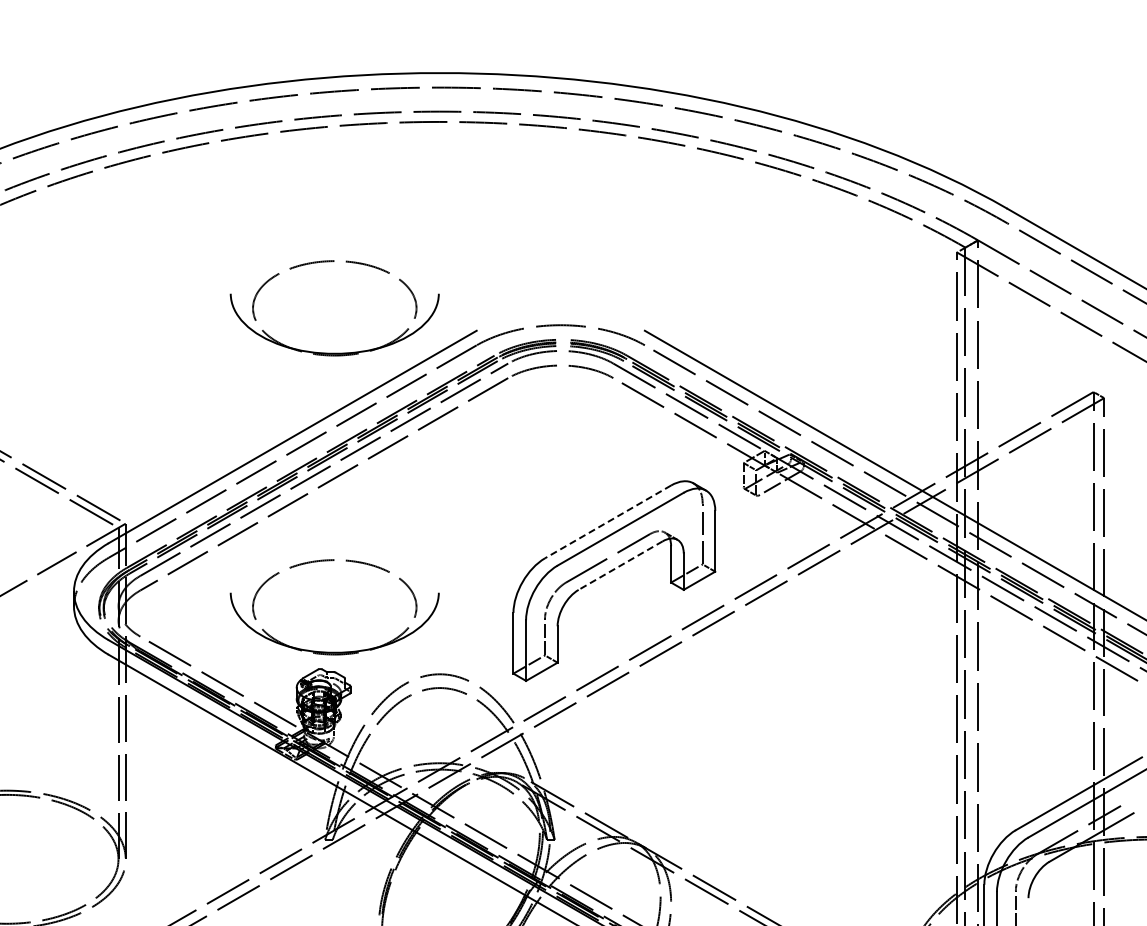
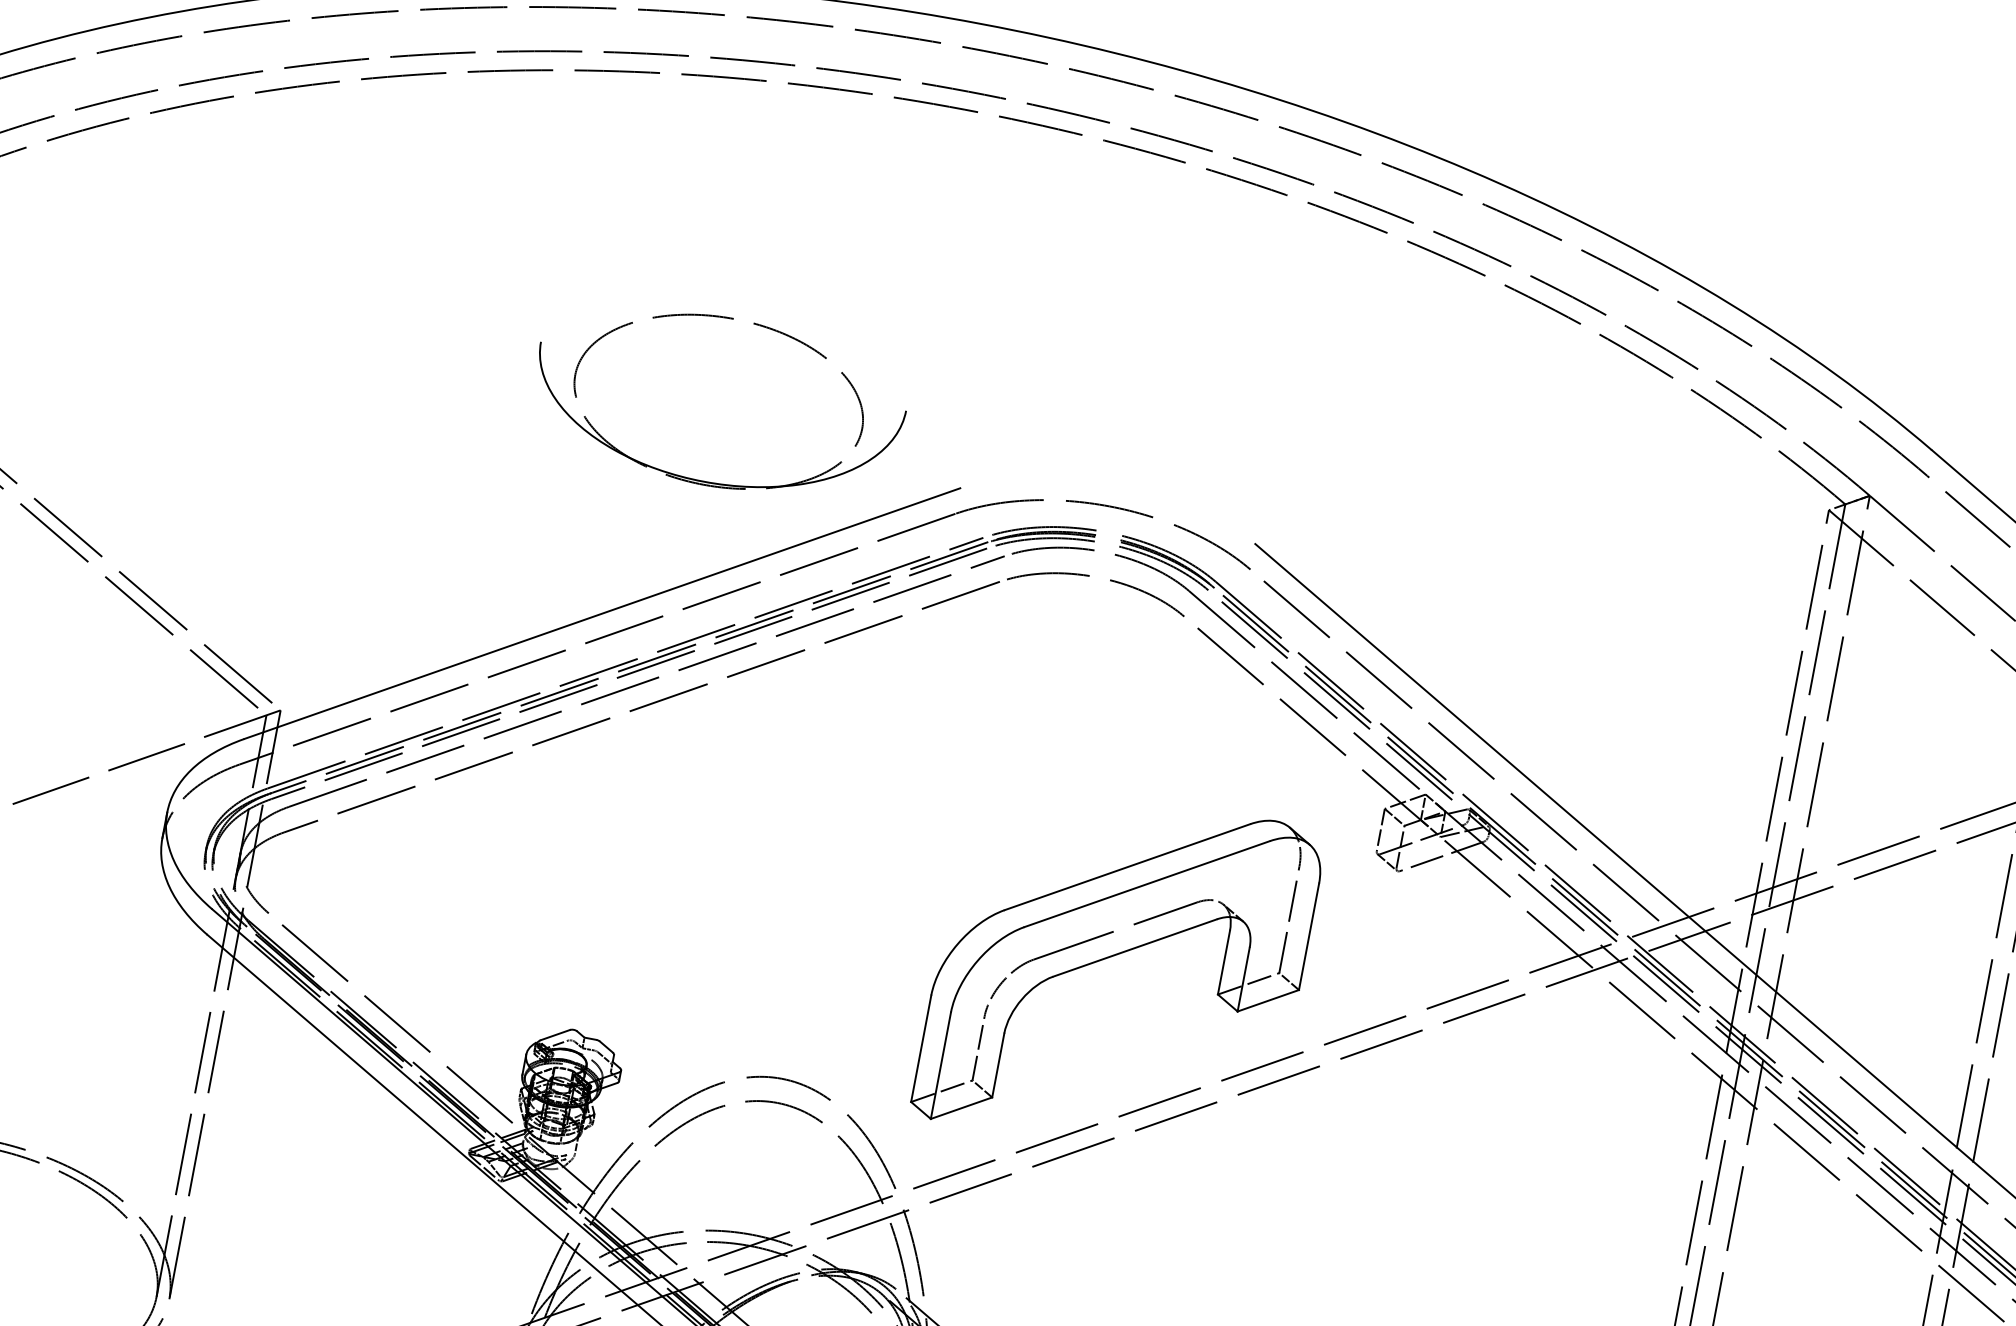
line: (608, 521) -> (1128, 866), dashed -> solid
line: (620, 565) -> (1134, 947), dashed -> solid
part: (334, 651) -> (604, 1003), removed

